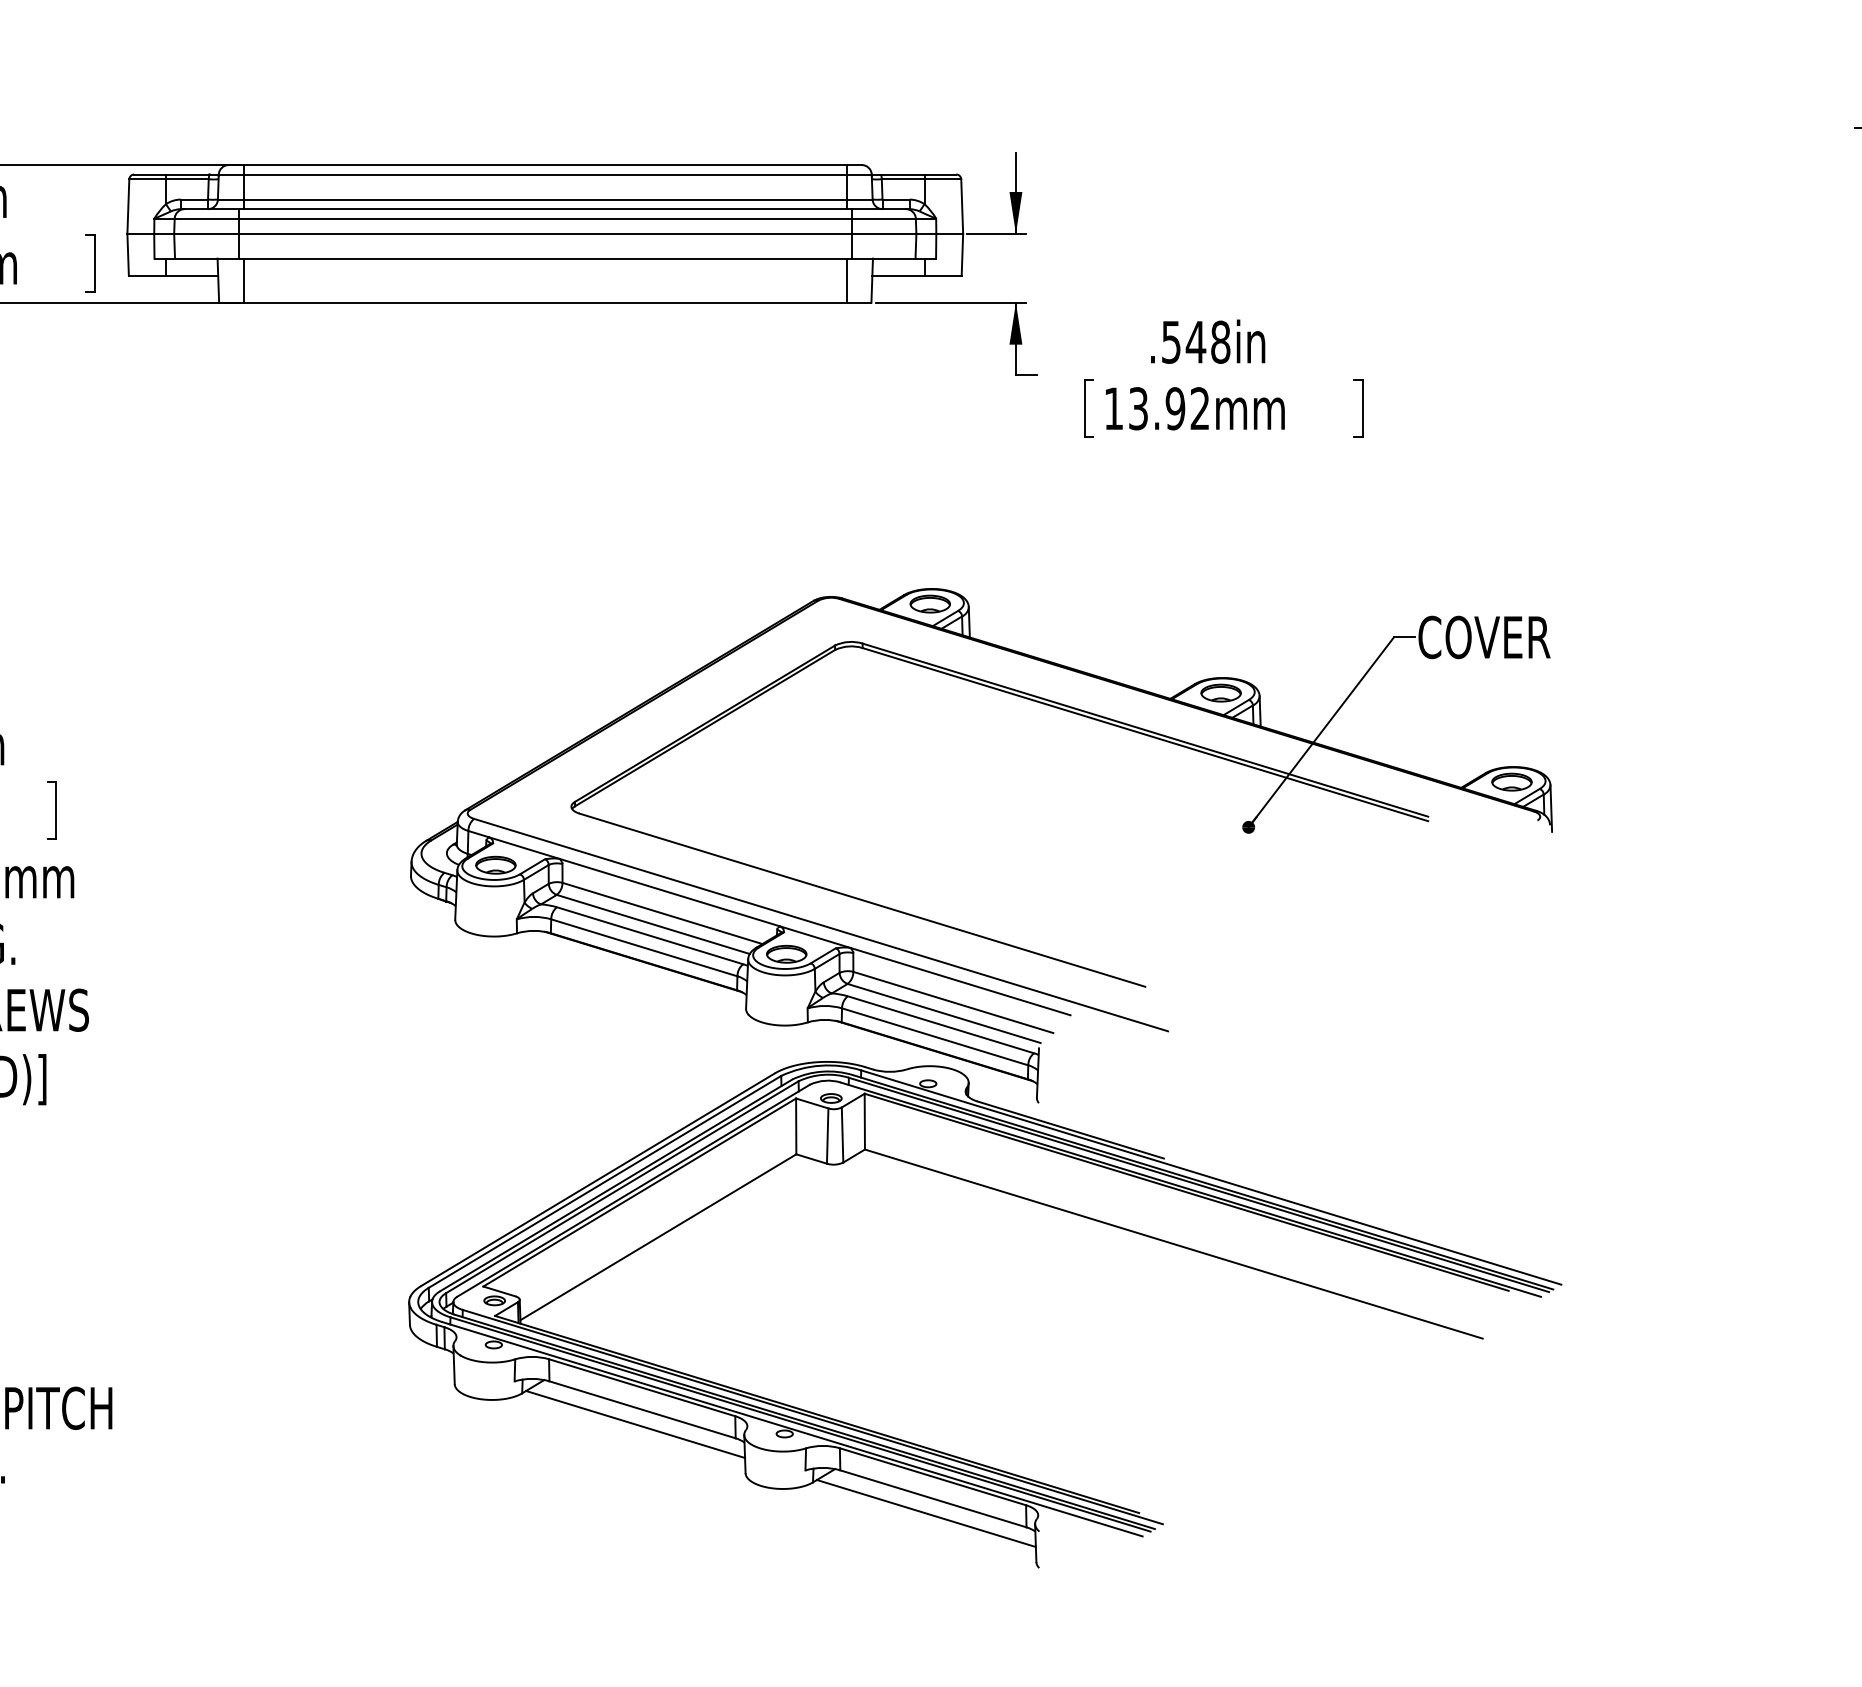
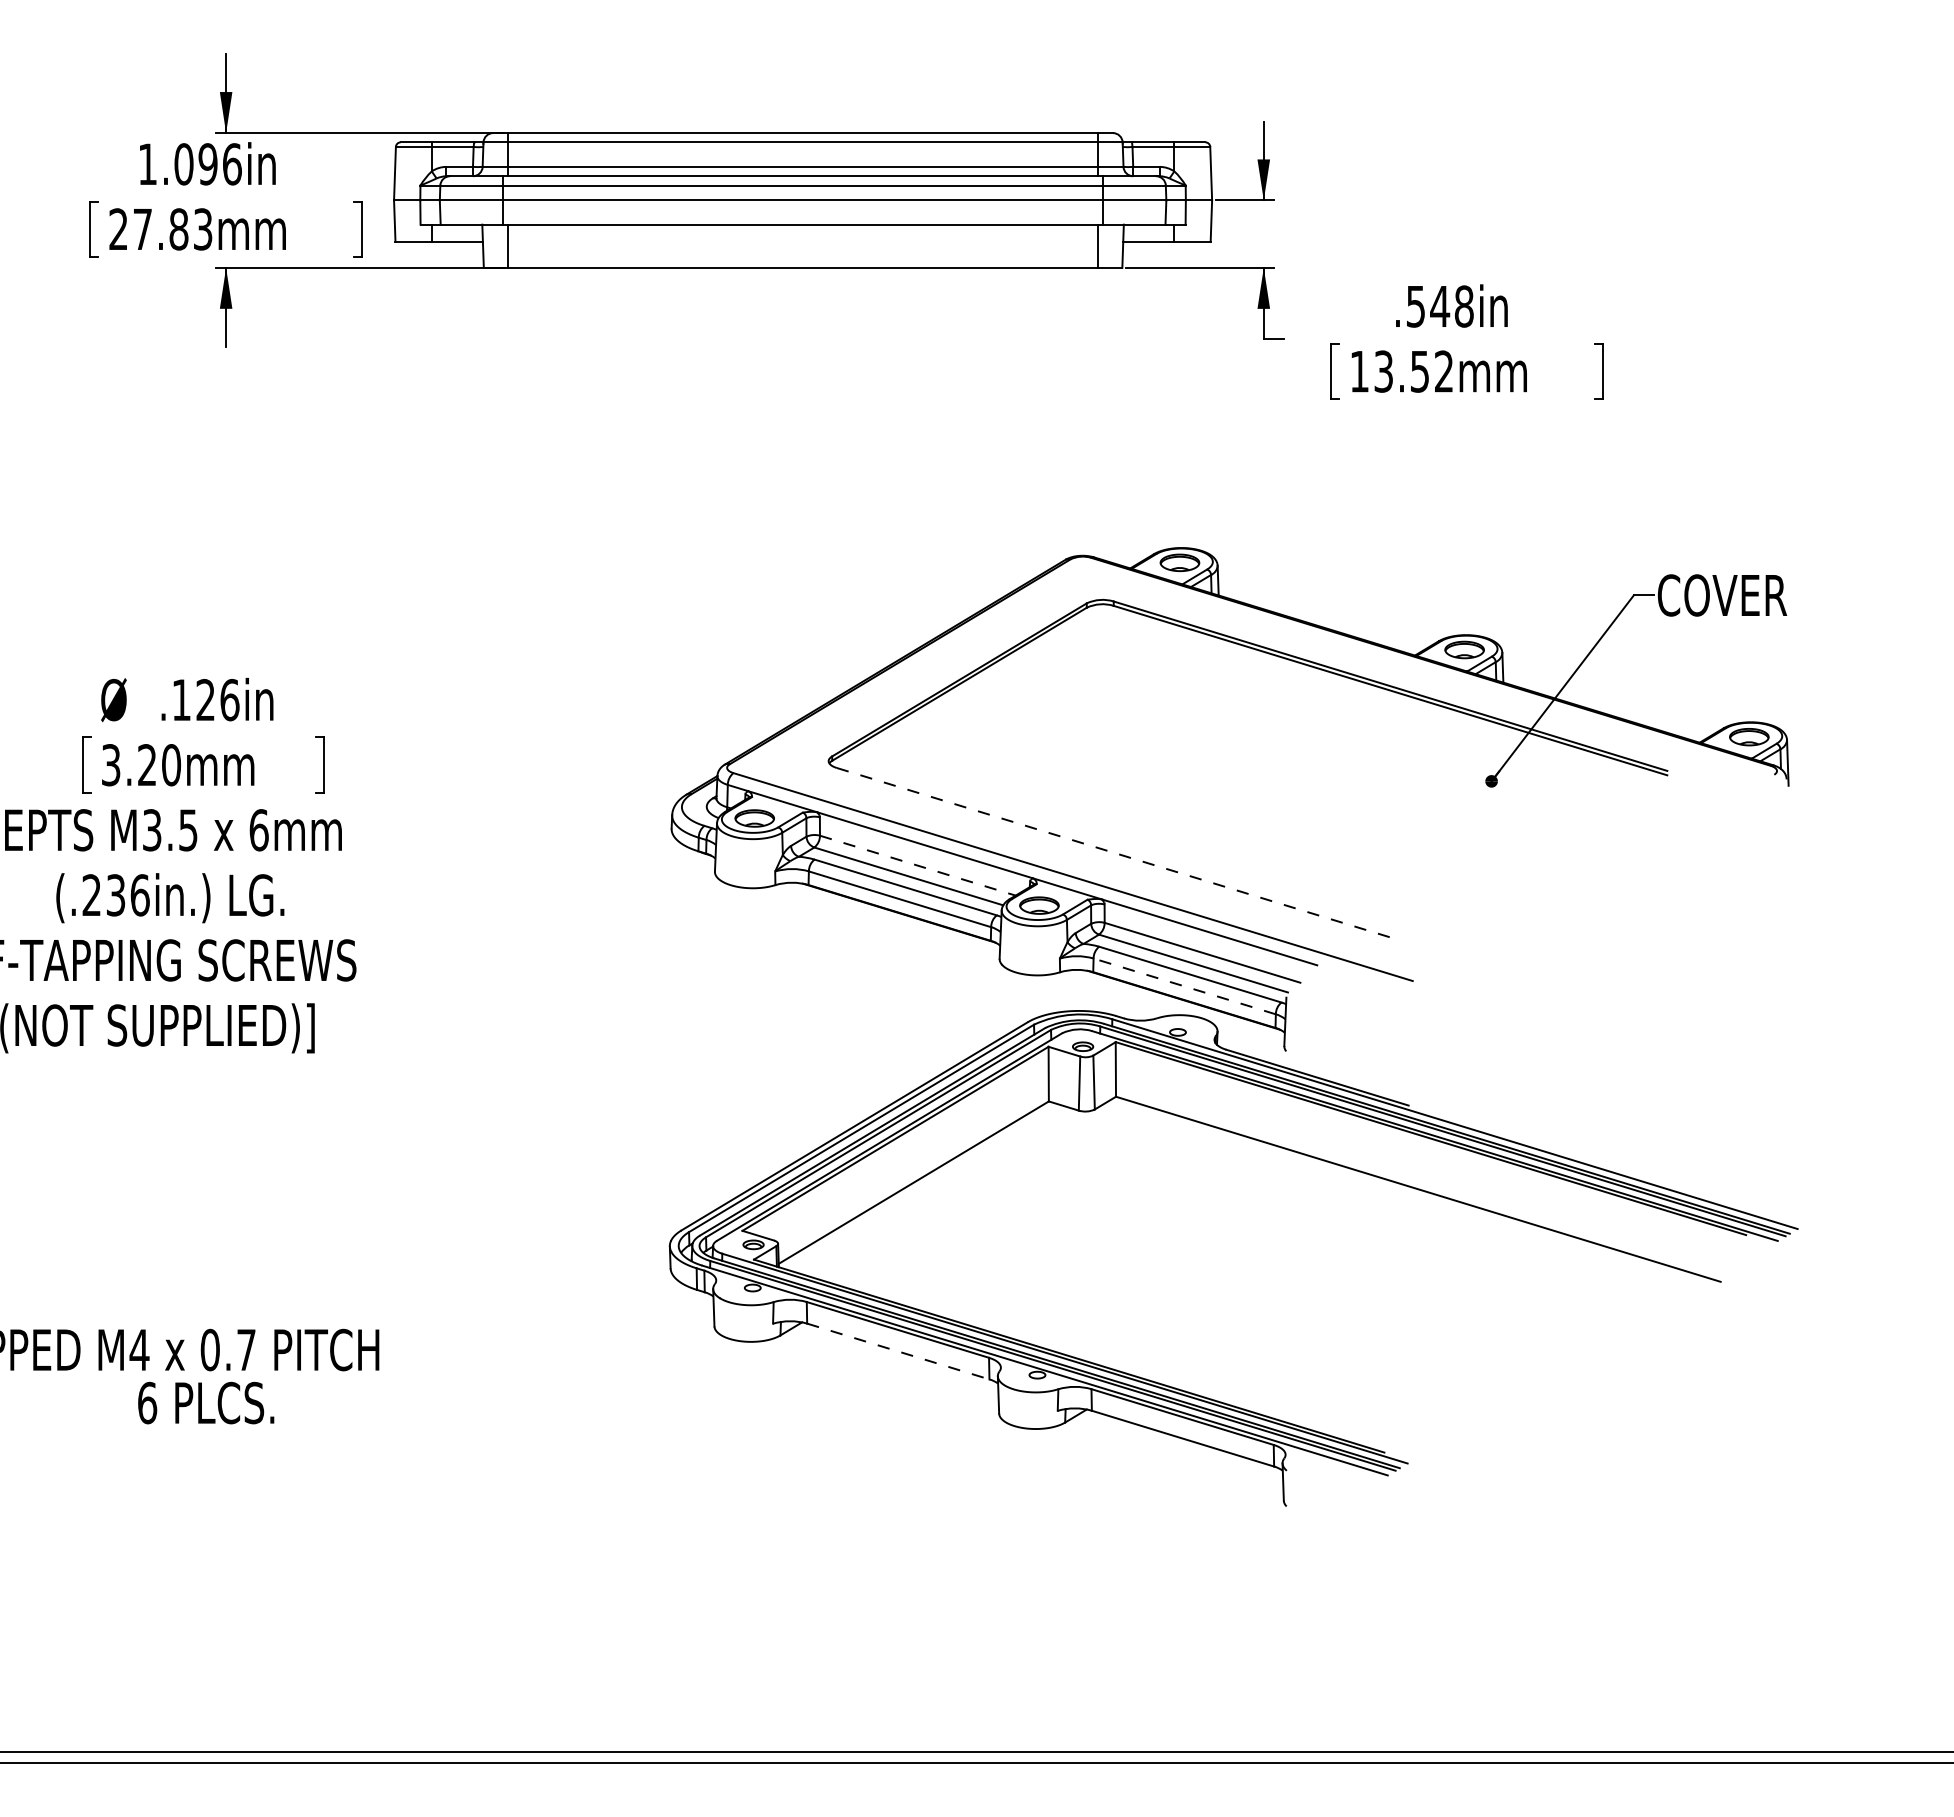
text: (1175, 408) -> (1419, 371), 13.92mm -> 13.52mm
line: (863, 900) -> (1114, 852), solid -> dashed
line: (663, 913) -> (918, 865), solid -> dashed
line: (934, 1036) -> (1184, 986), solid -> dashed
line: (642, 1409) -> (898, 1351), solid -> dashed
line: (635, 1424) -> (891, 1365), removed
line: (926, 1512) -> (1176, 1452), removed

